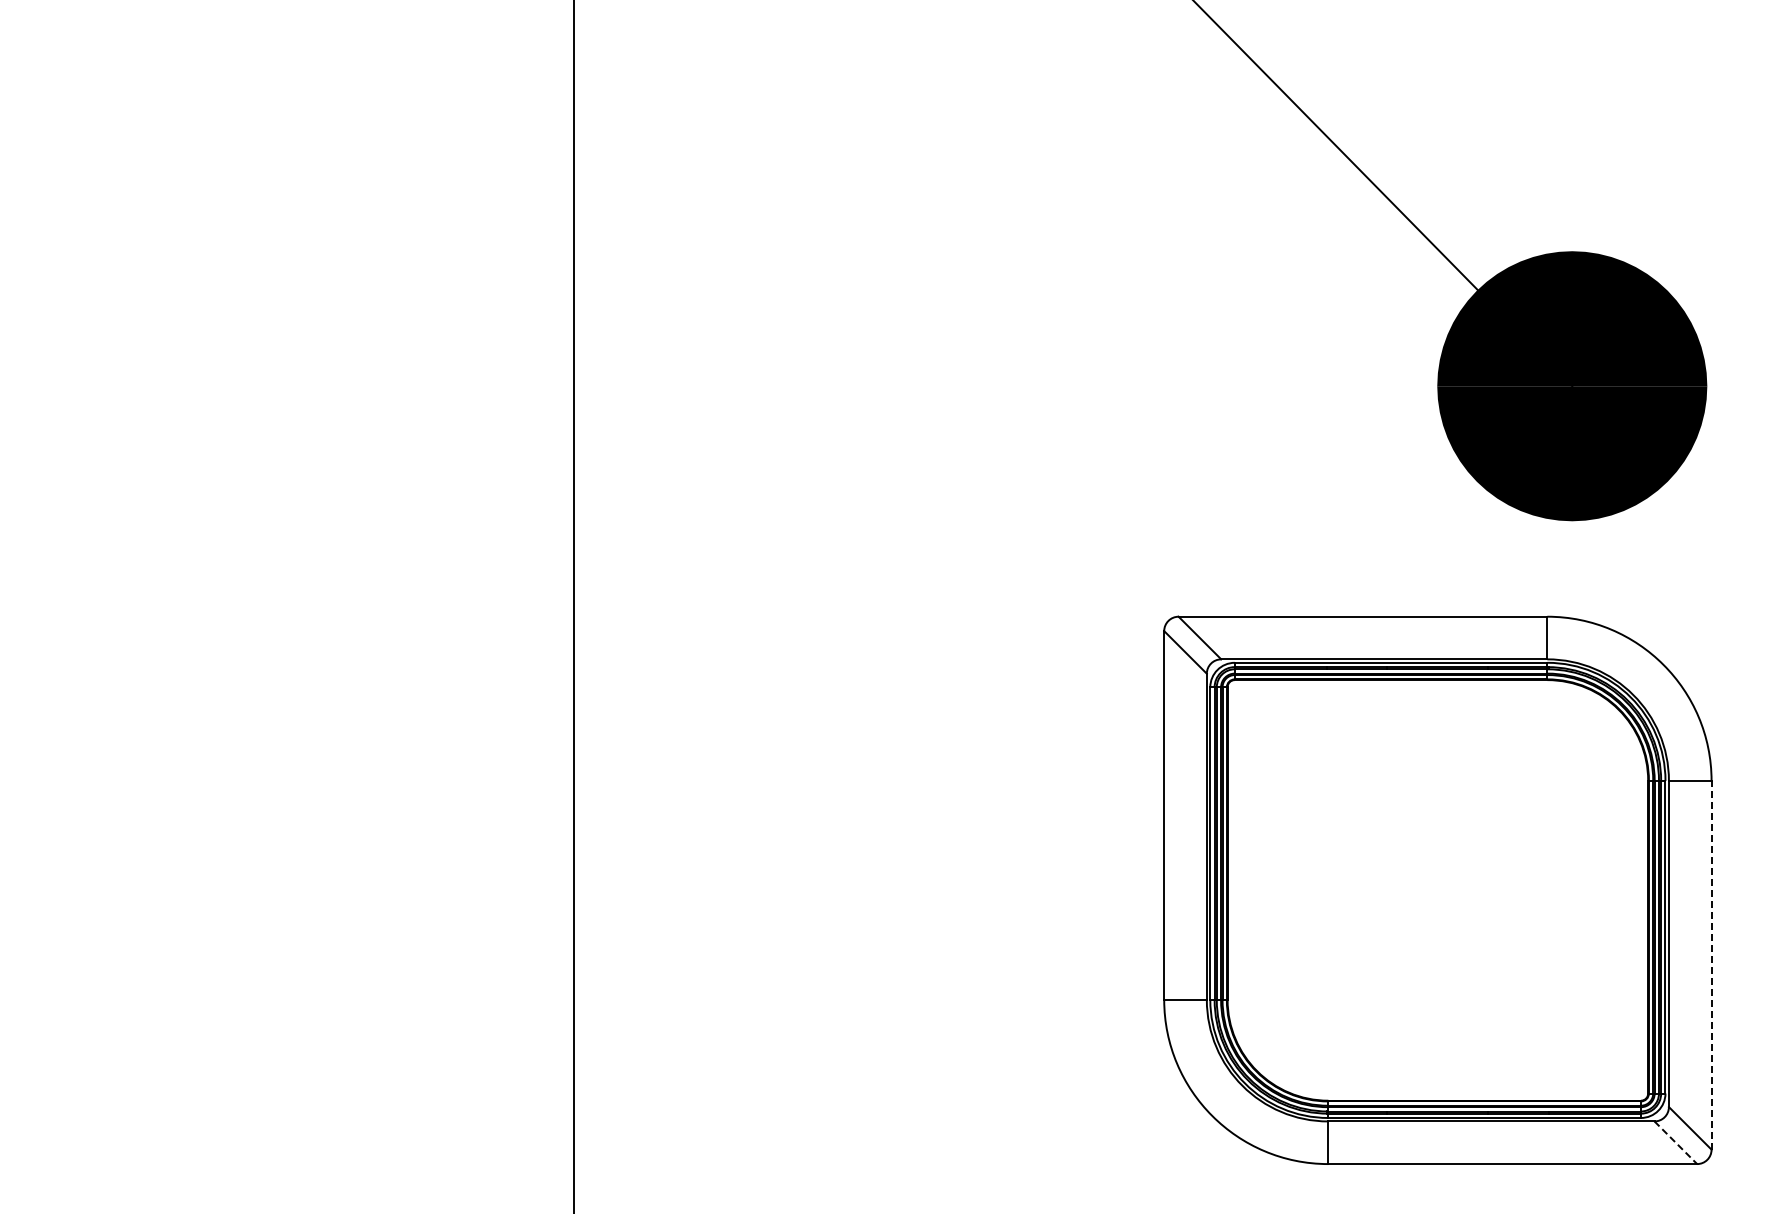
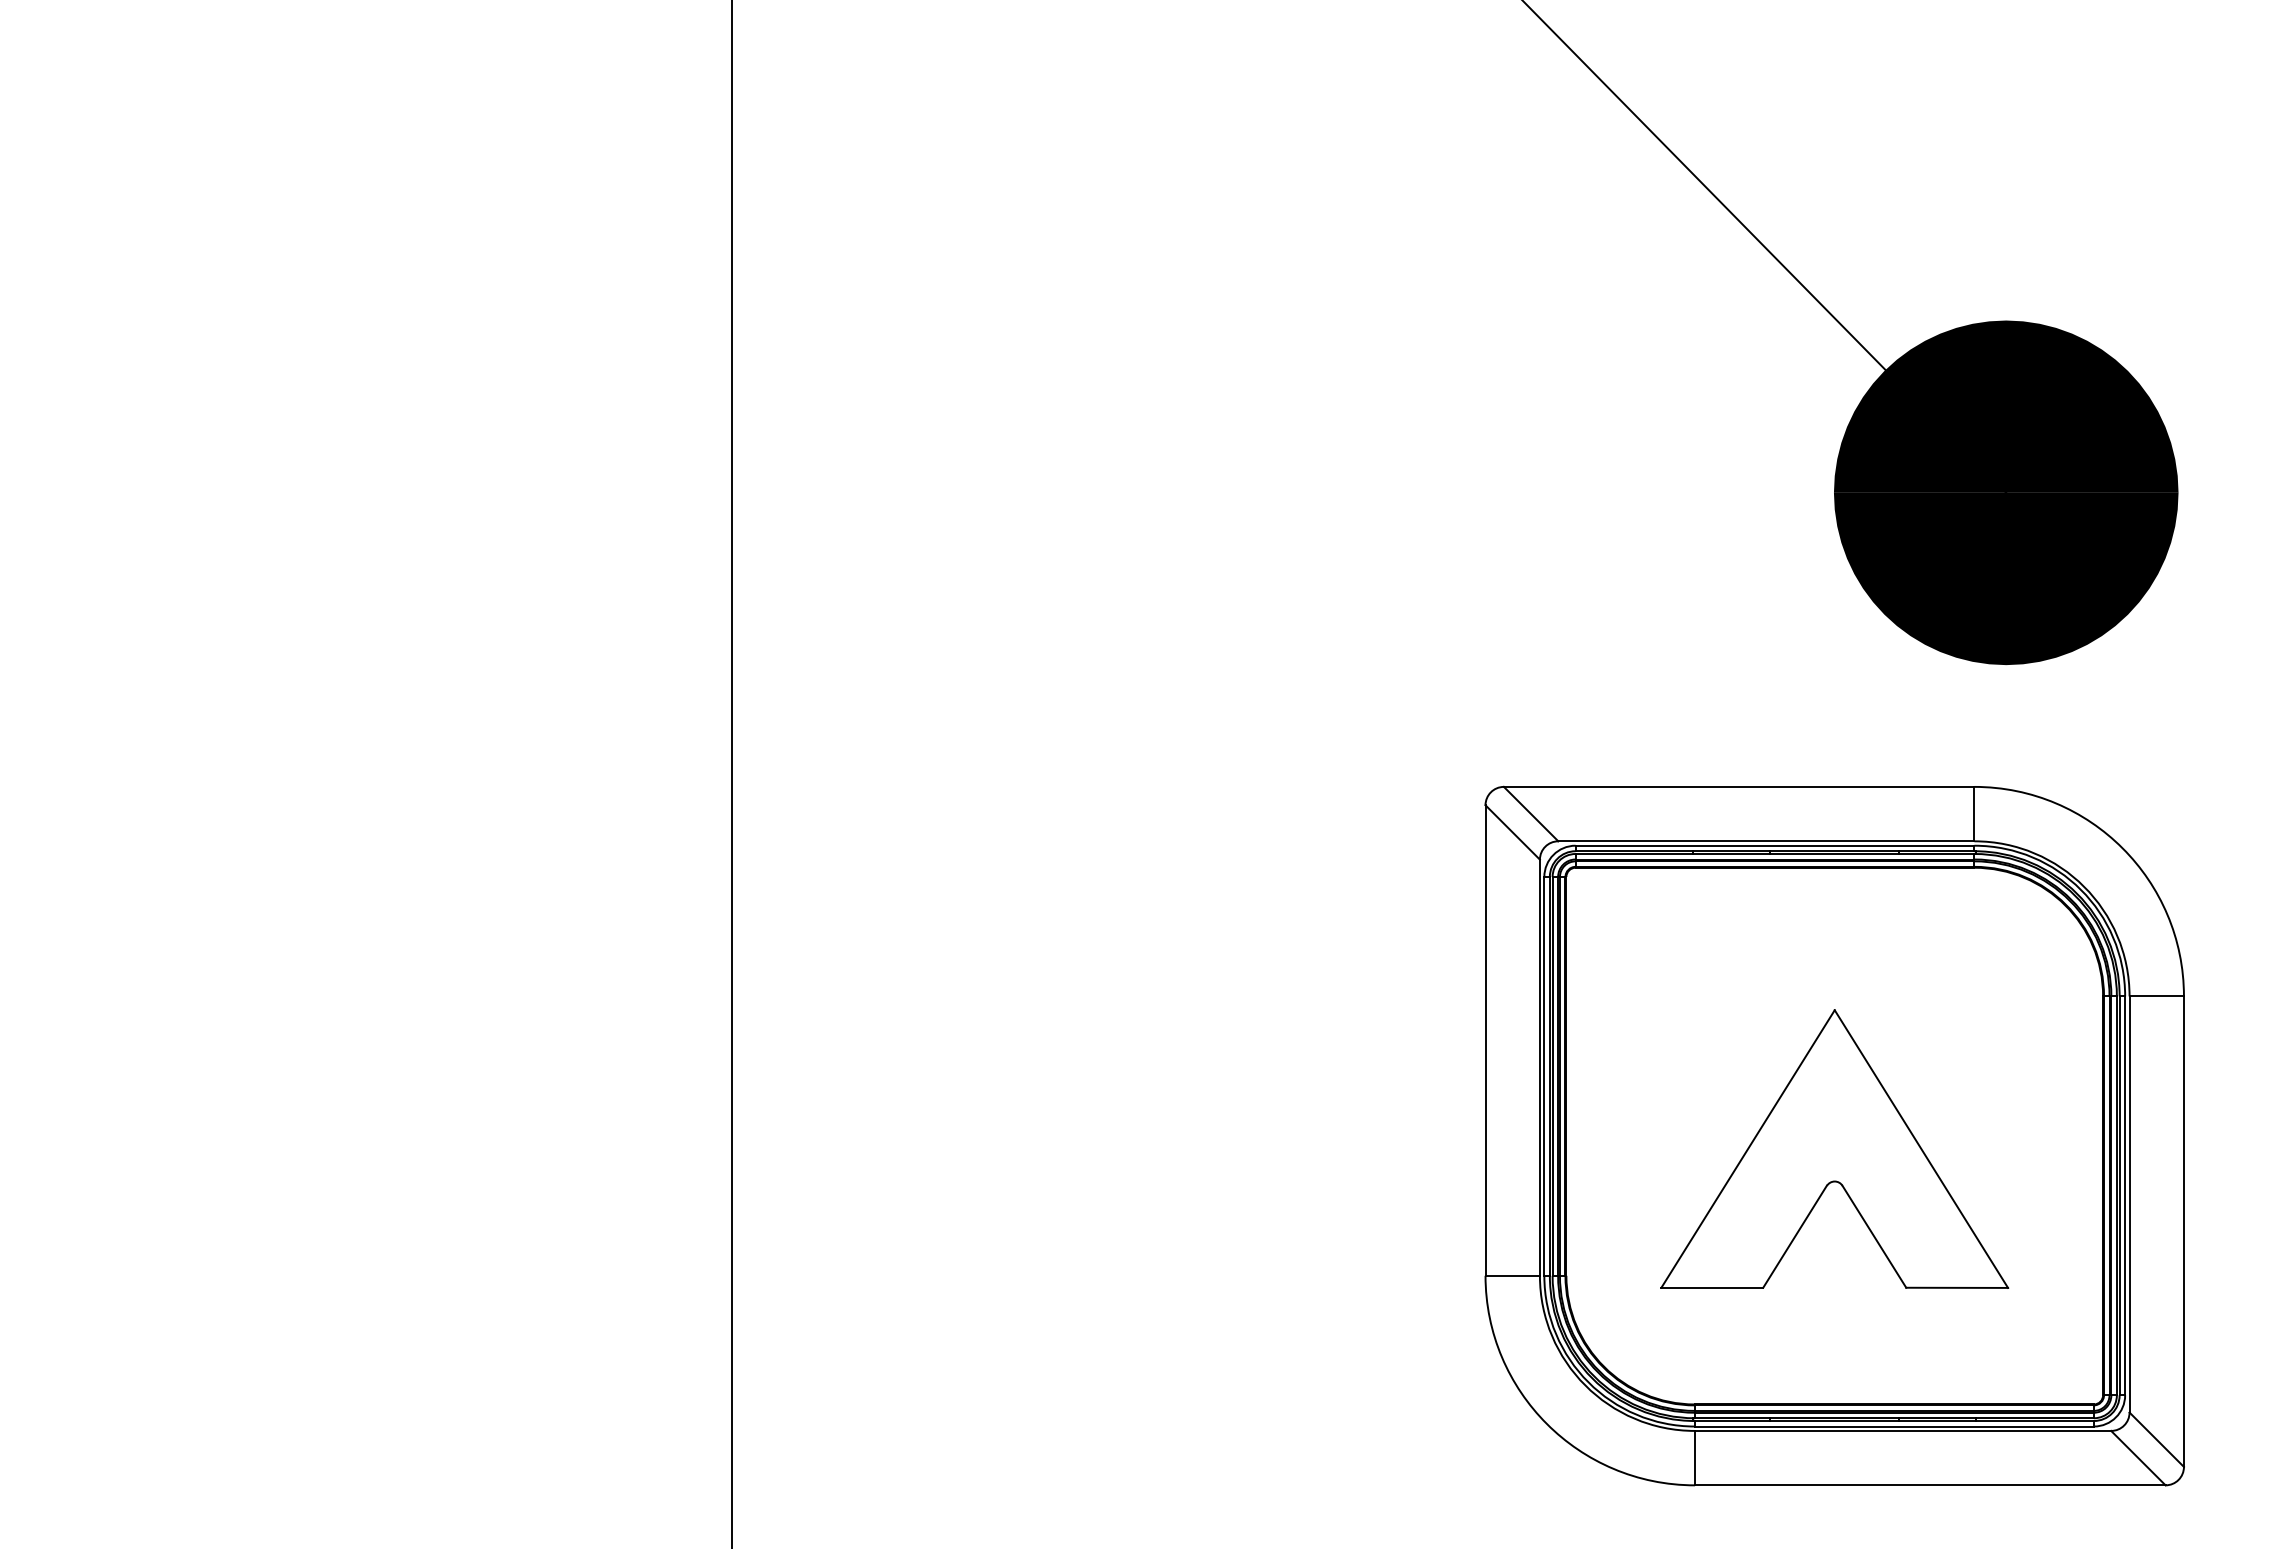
part: (1437, 900) -> (1834, 1149), added
line: (1711, 964) -> (2183, 1230), dashed -> solid
line: (1676, 1143) -> (2139, 1459), dashed -> solid

